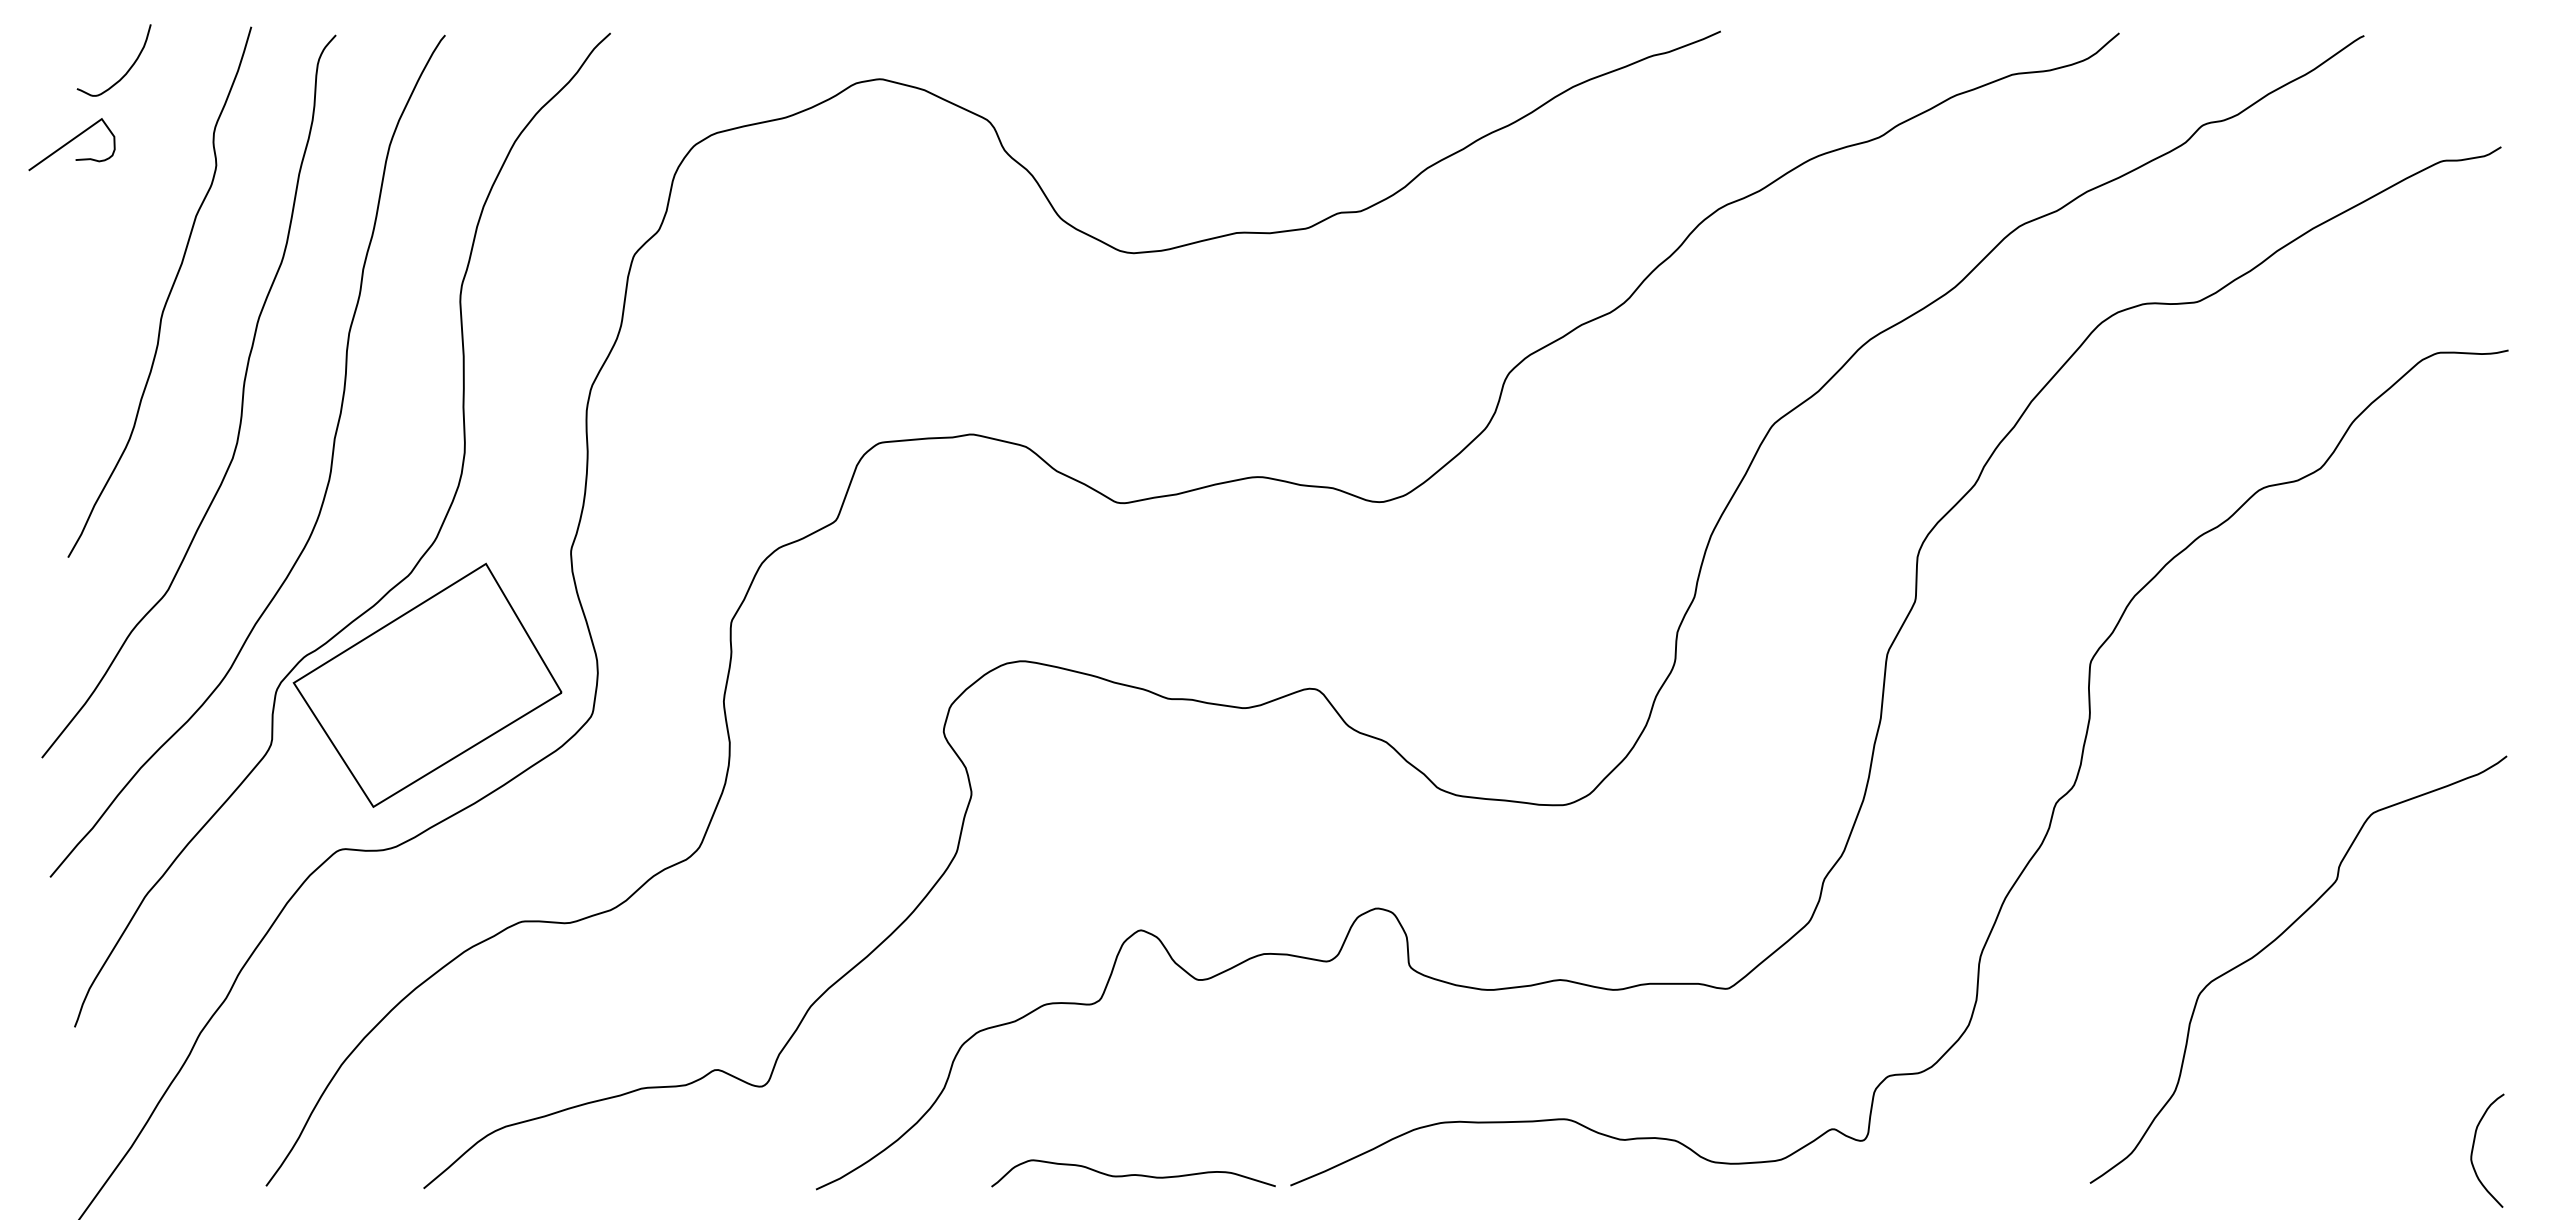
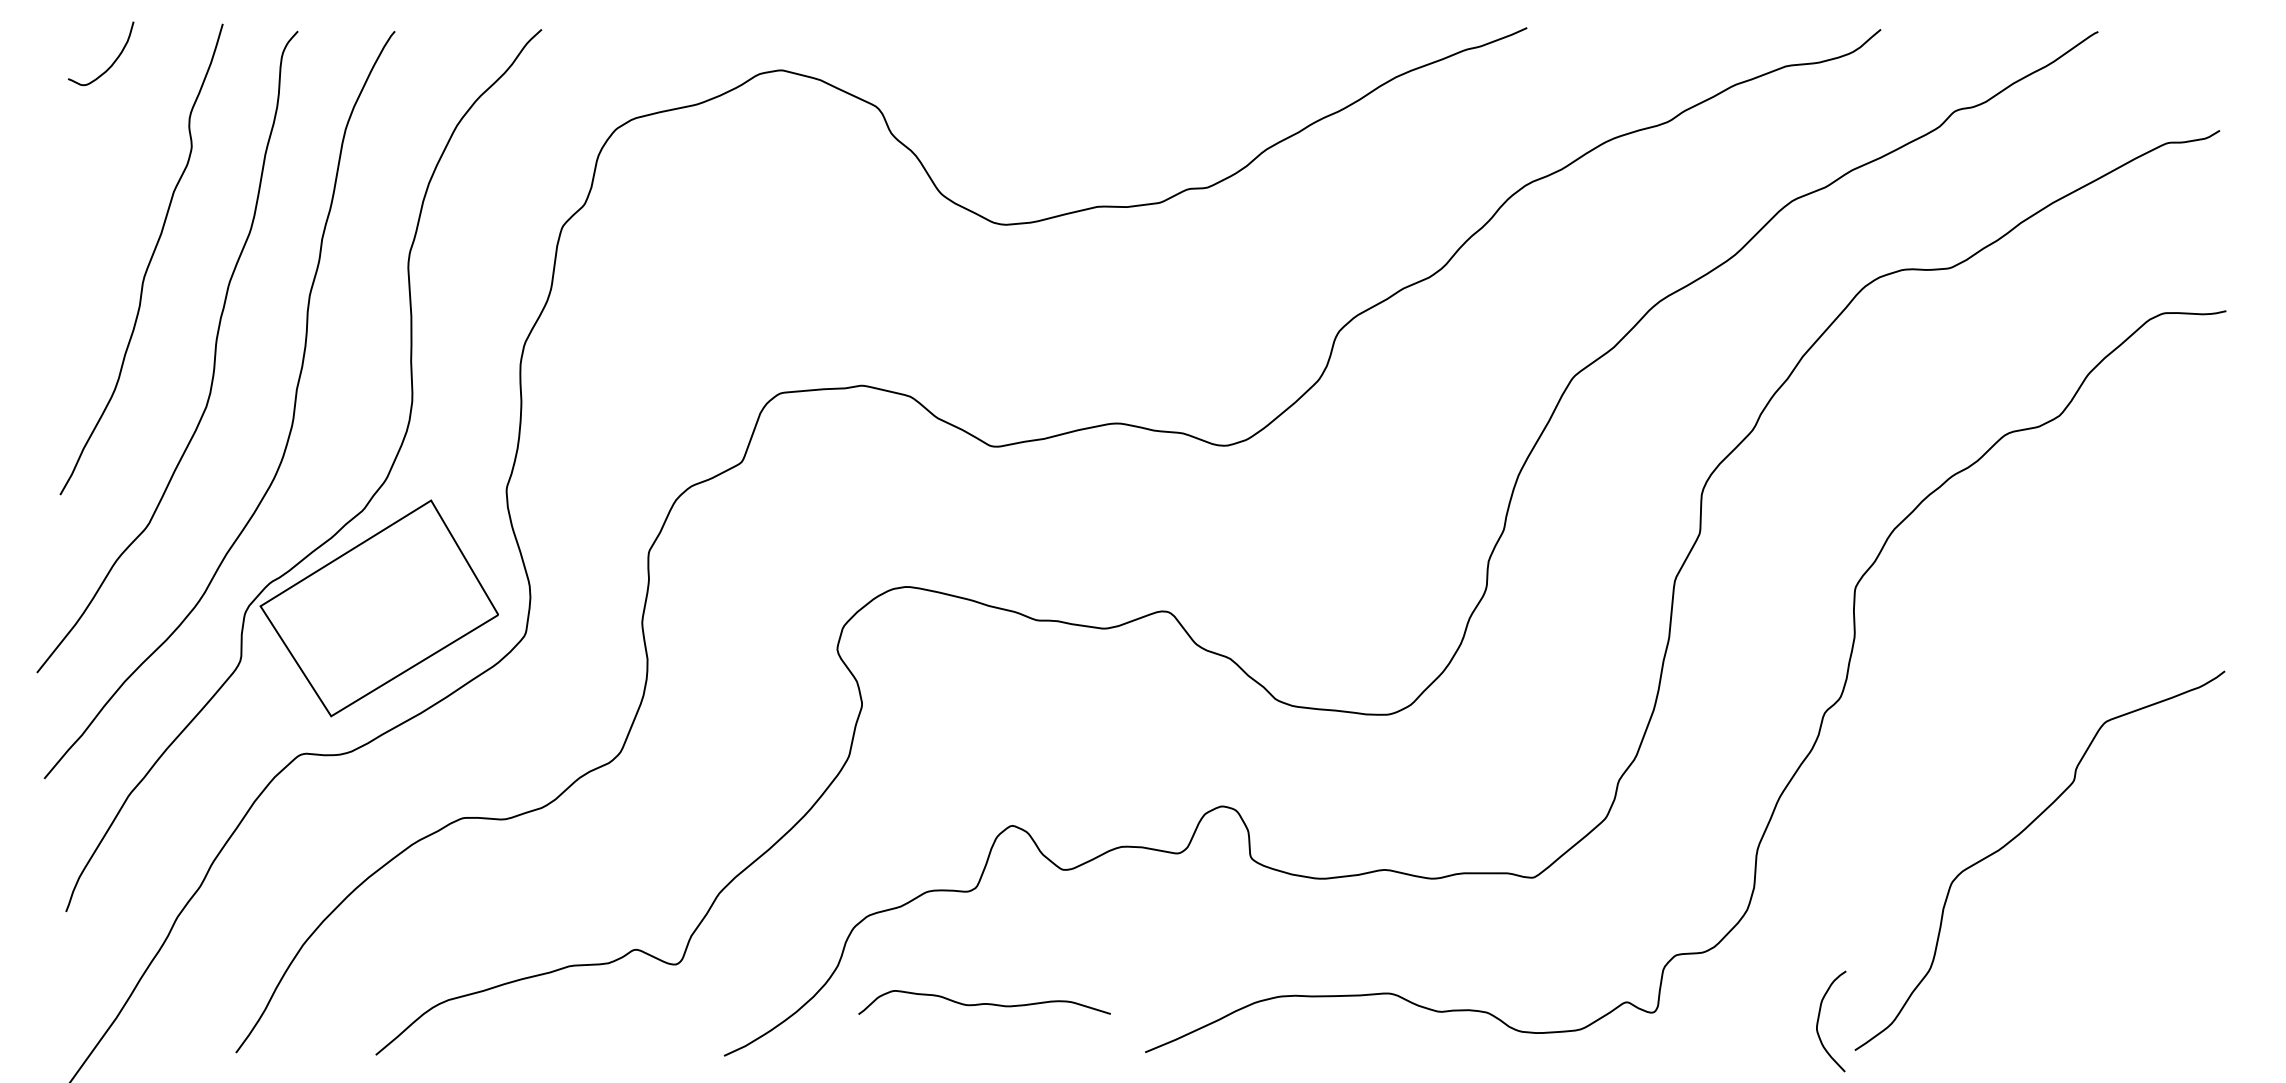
curve: (70, 142) -> (62, 126), removed
curve: (2474, 1145) -> (1819, 1016), moved
curve: (1133, 1174) -> (984, 1003), moved

